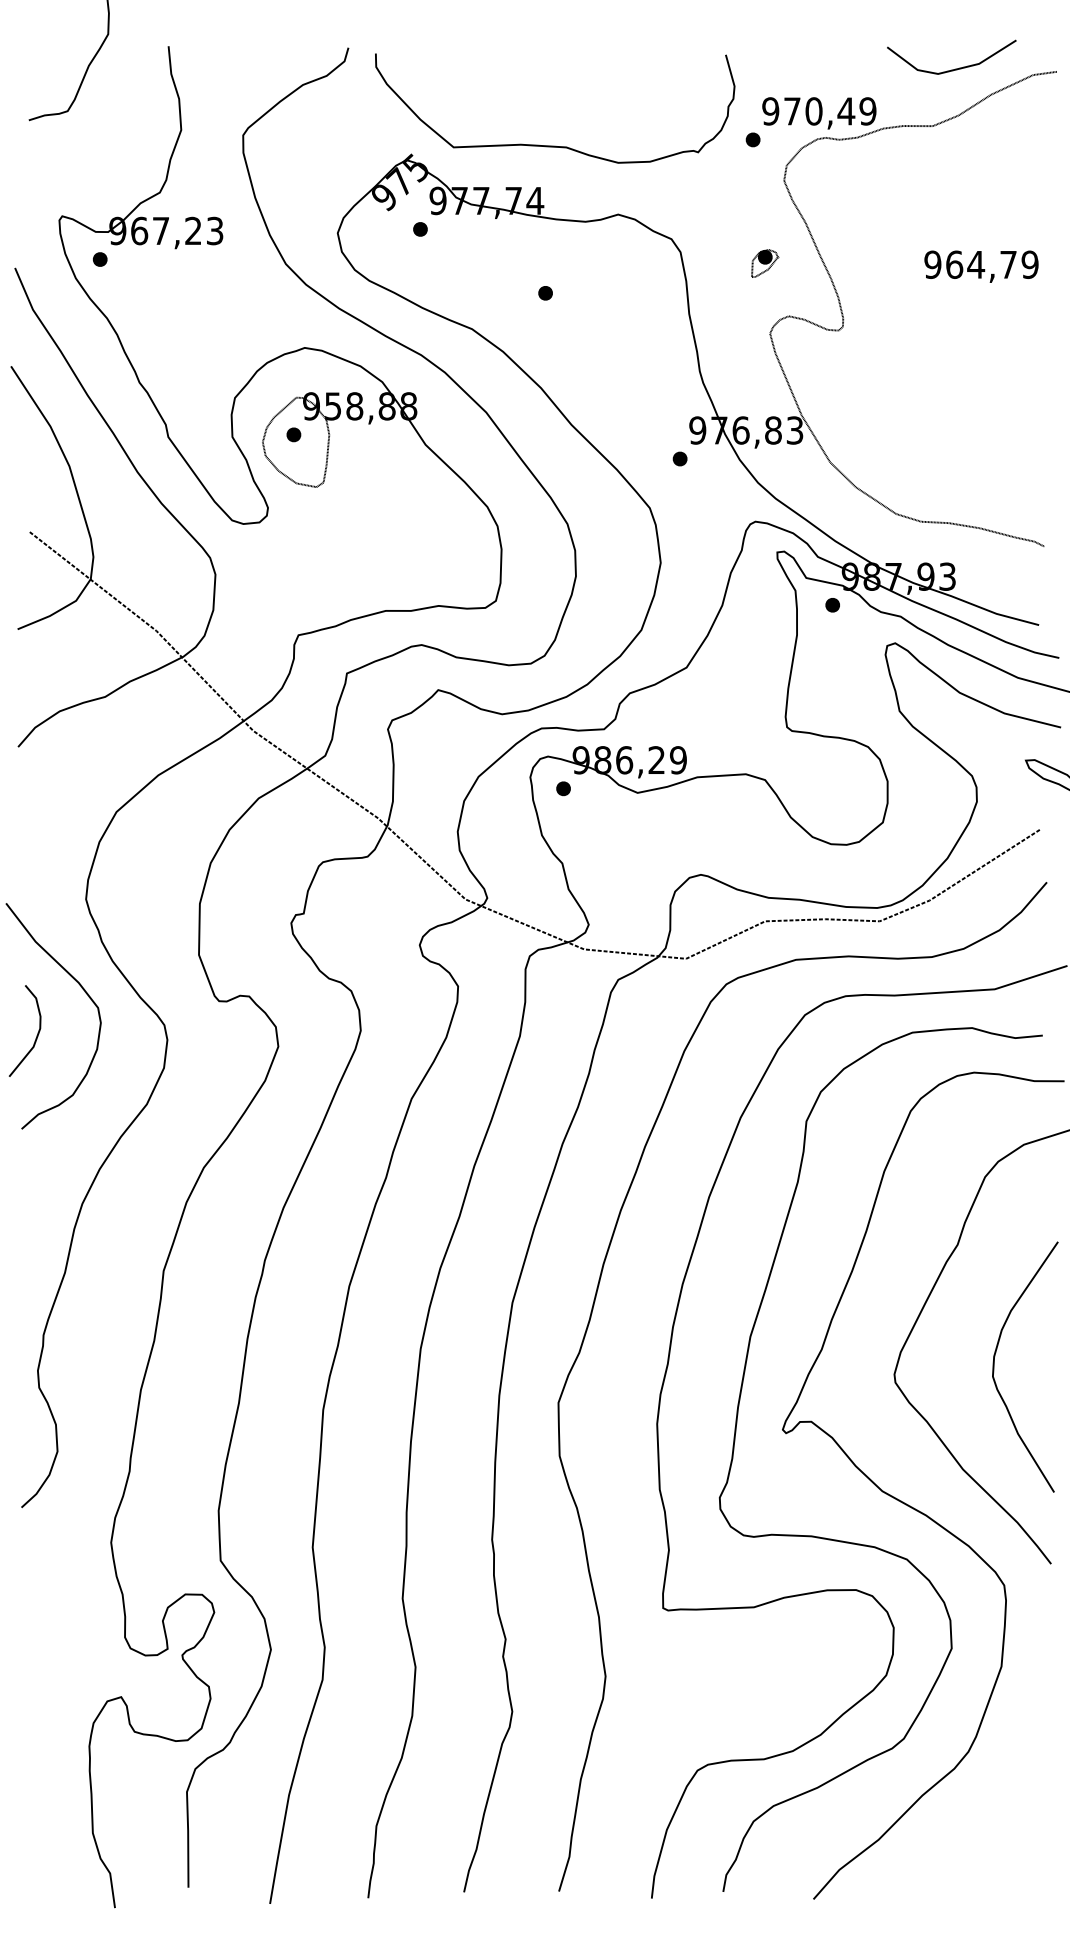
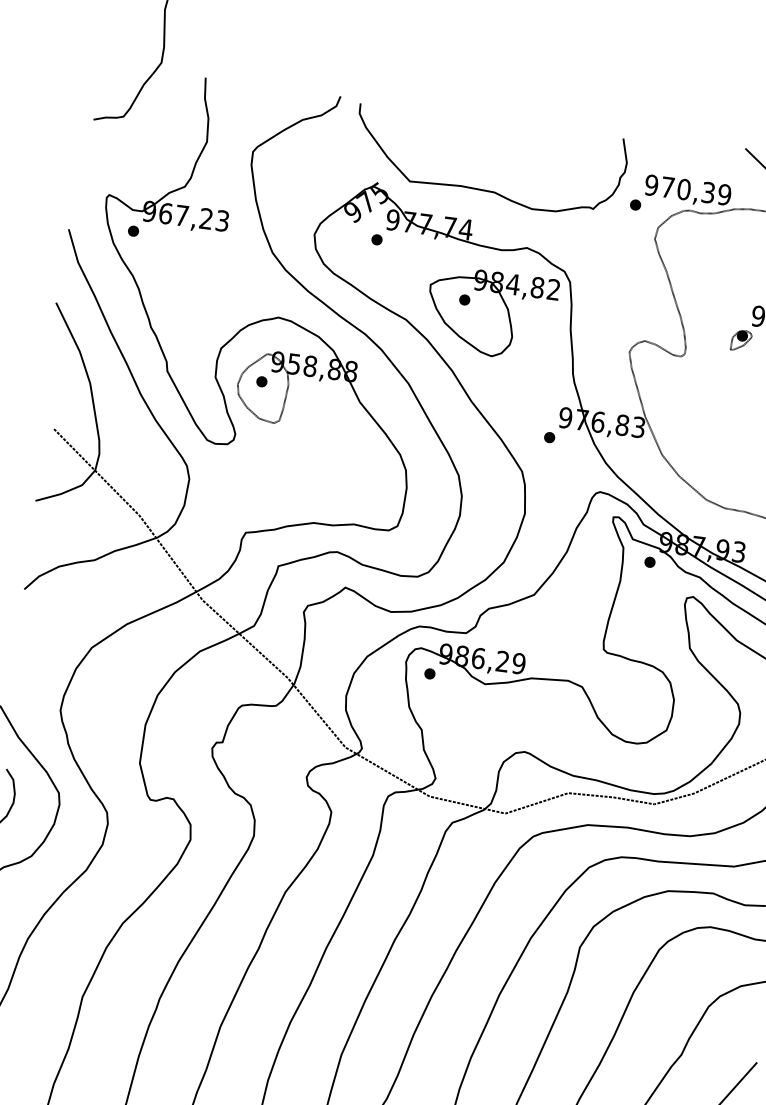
text: (846, 111) -> (708, 192), 970,49 -> 970,39
part: (765, 263) -> (741, 340), moved
part: (582, 306) -> (491, 313), added

